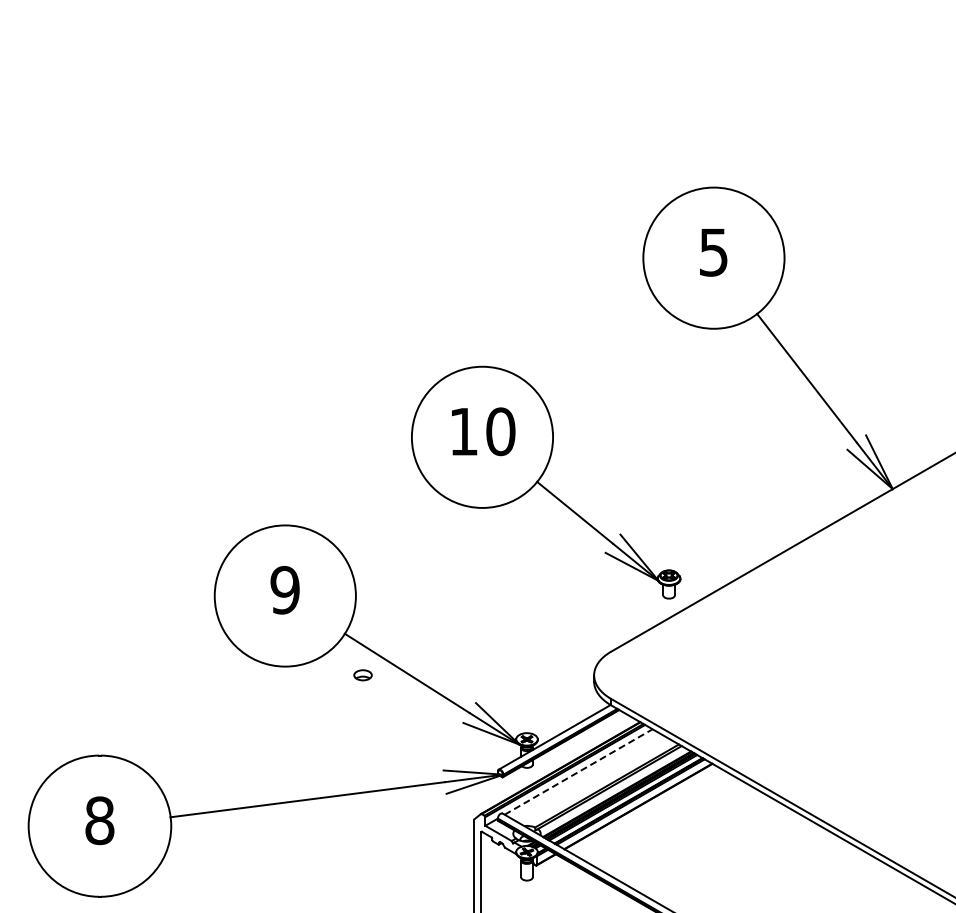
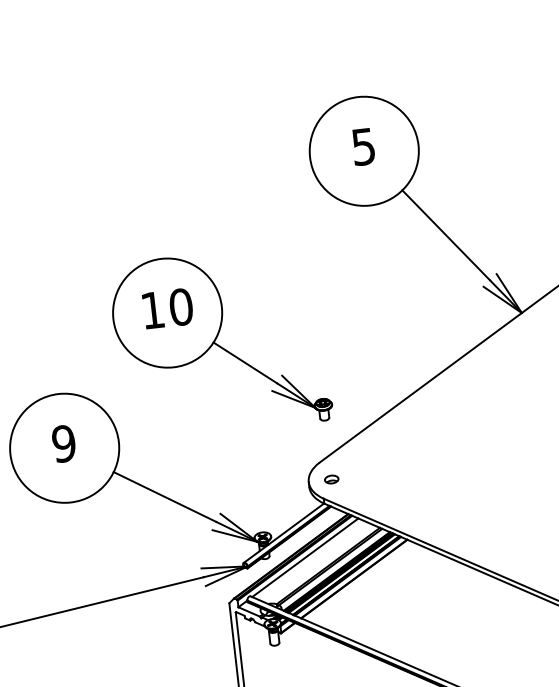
part: (546, 482) -> (220, 342), moved
part: (362, 675) -> (331, 479), moved
line: (579, 771) -> (305, 557), dashed -> solid

